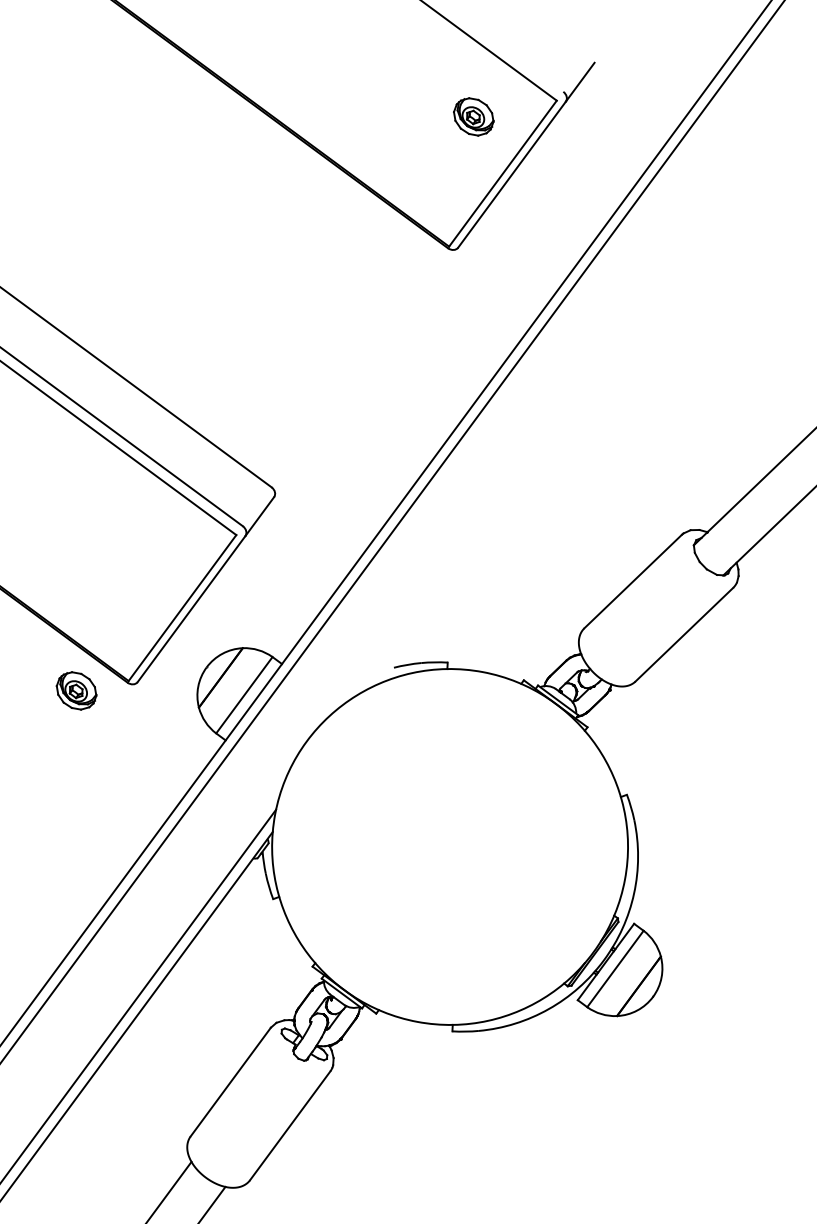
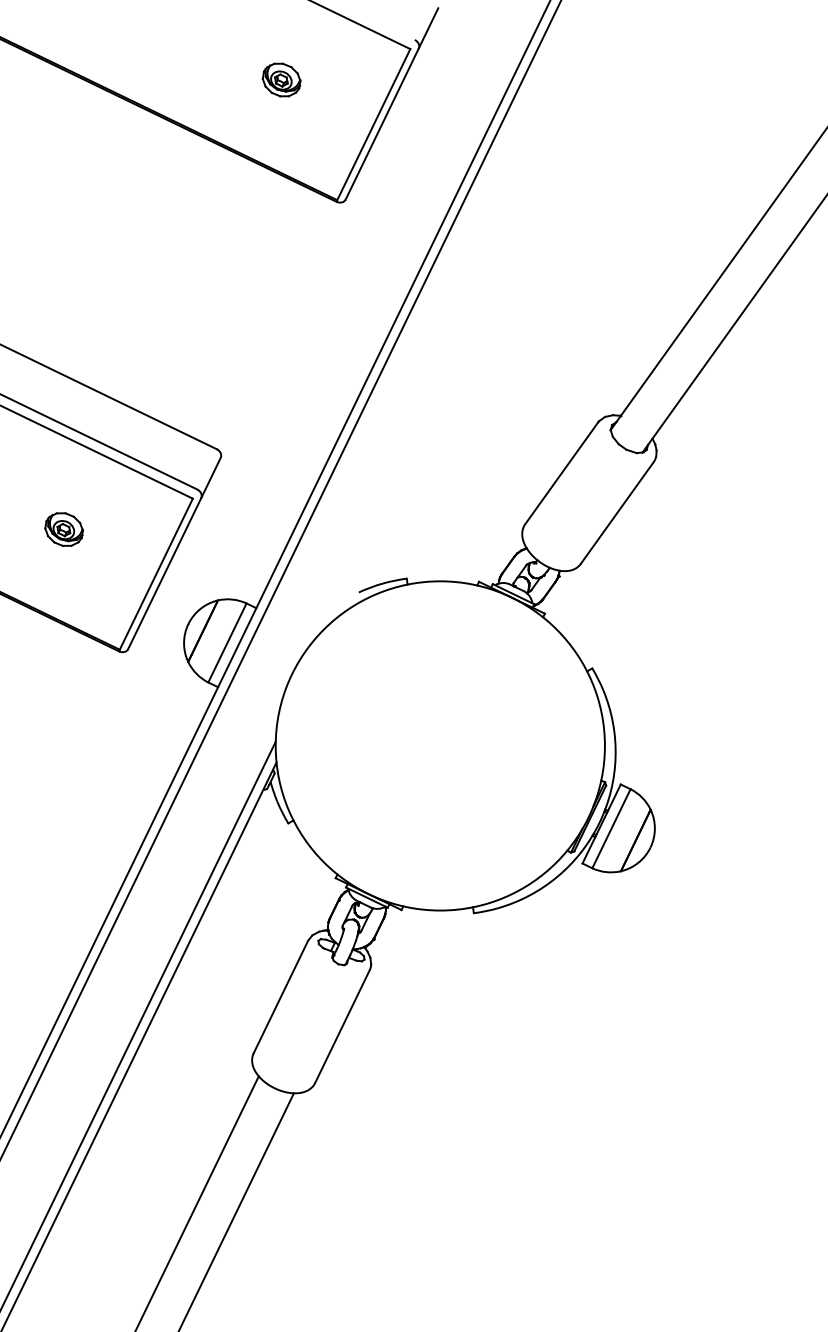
part: (473, 116) -> (281, 79), moved
part: (75, 690) -> (63, 529), moved

